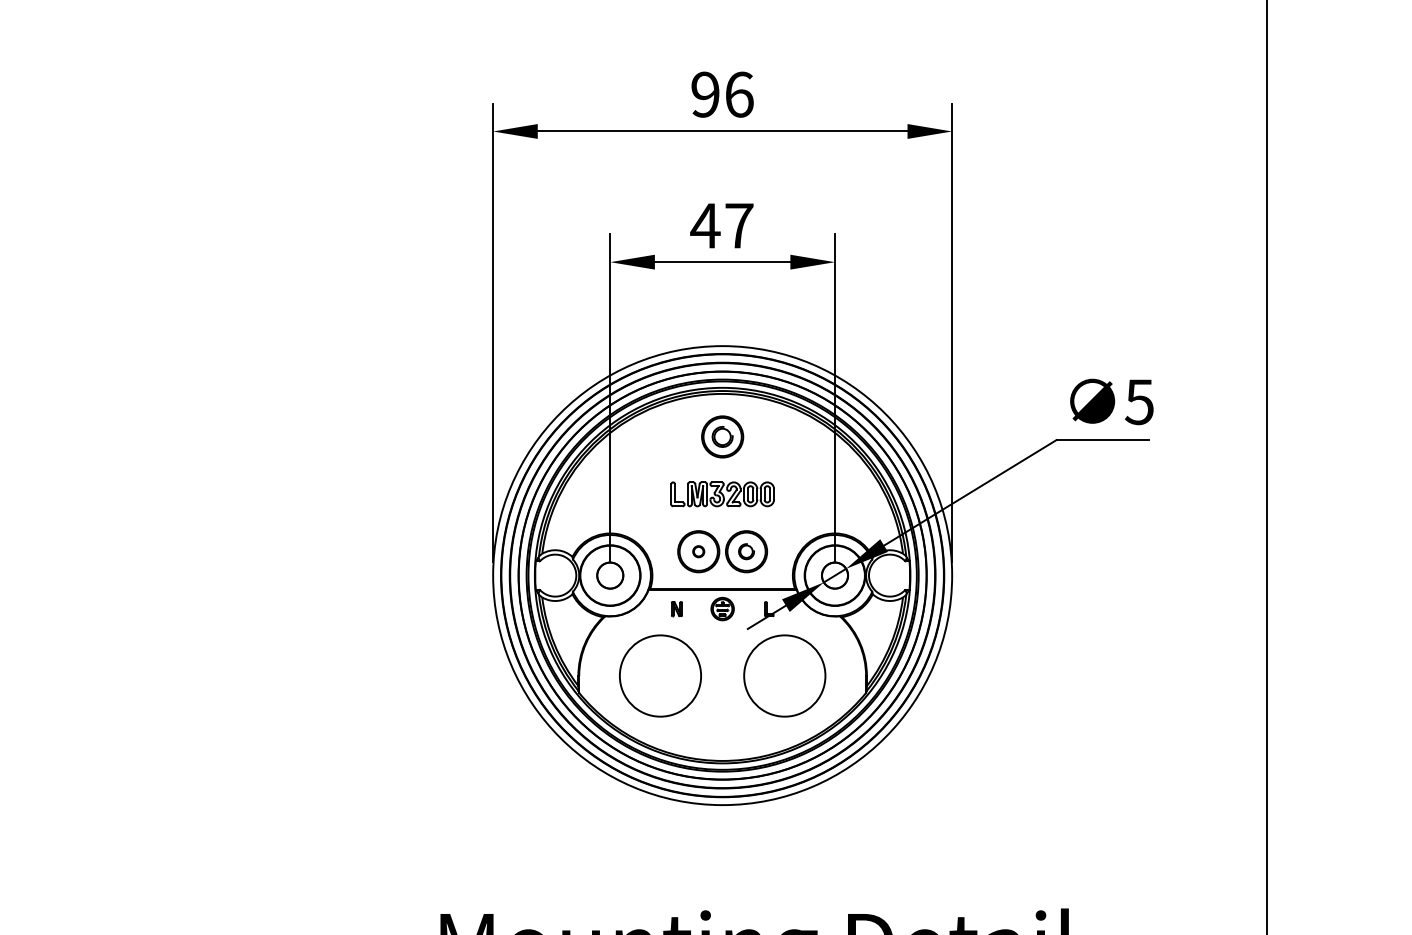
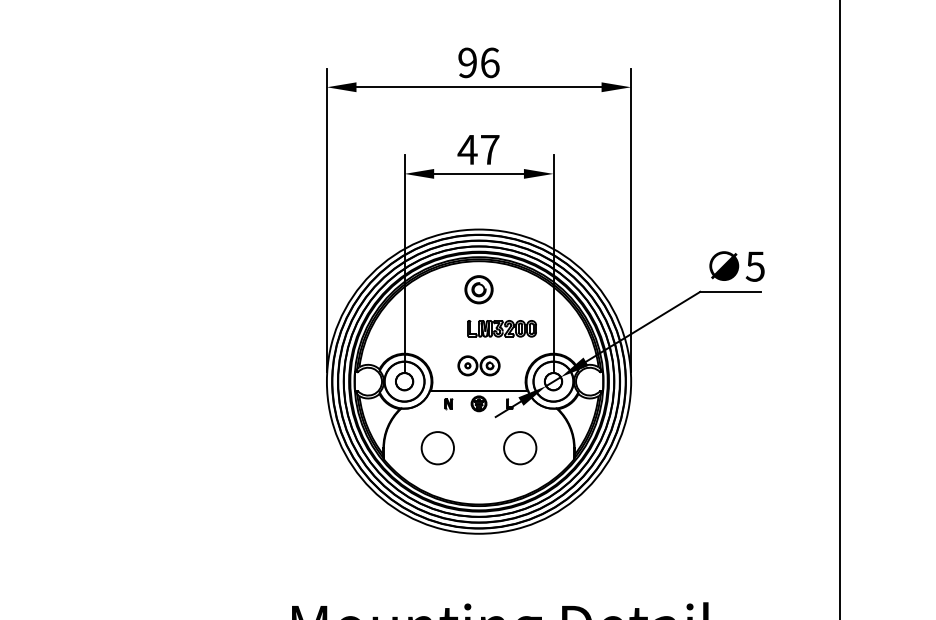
part: (721, 493) -> (501, 328), moved
part: (721, 551) -> (478, 365), size x0.7
circle: (659, 676) -> (437, 448), size x0.6
circle: (785, 676) -> (520, 448), size x0.6

